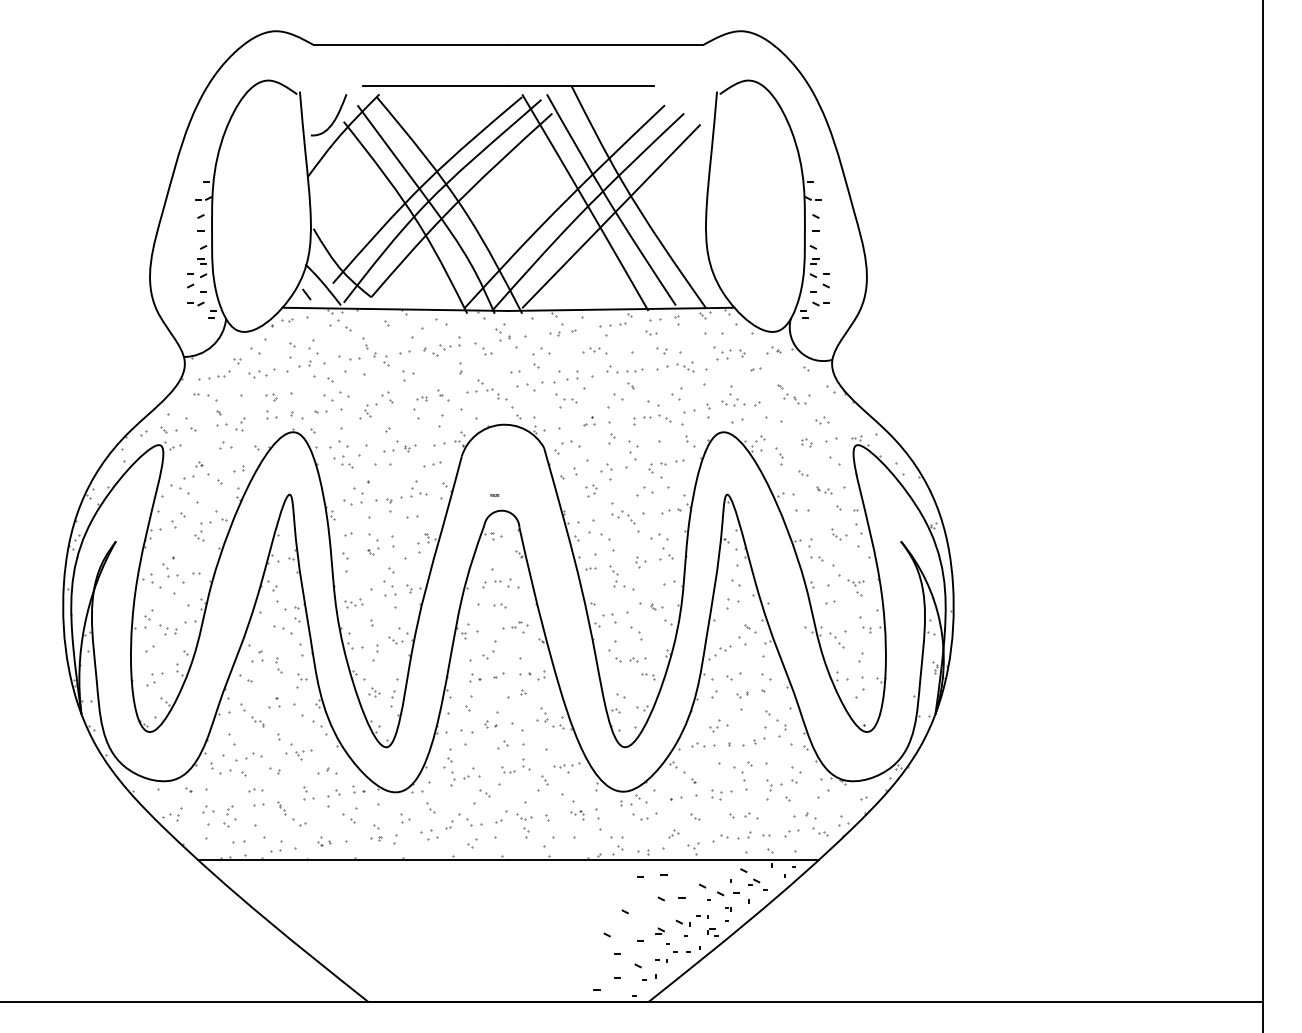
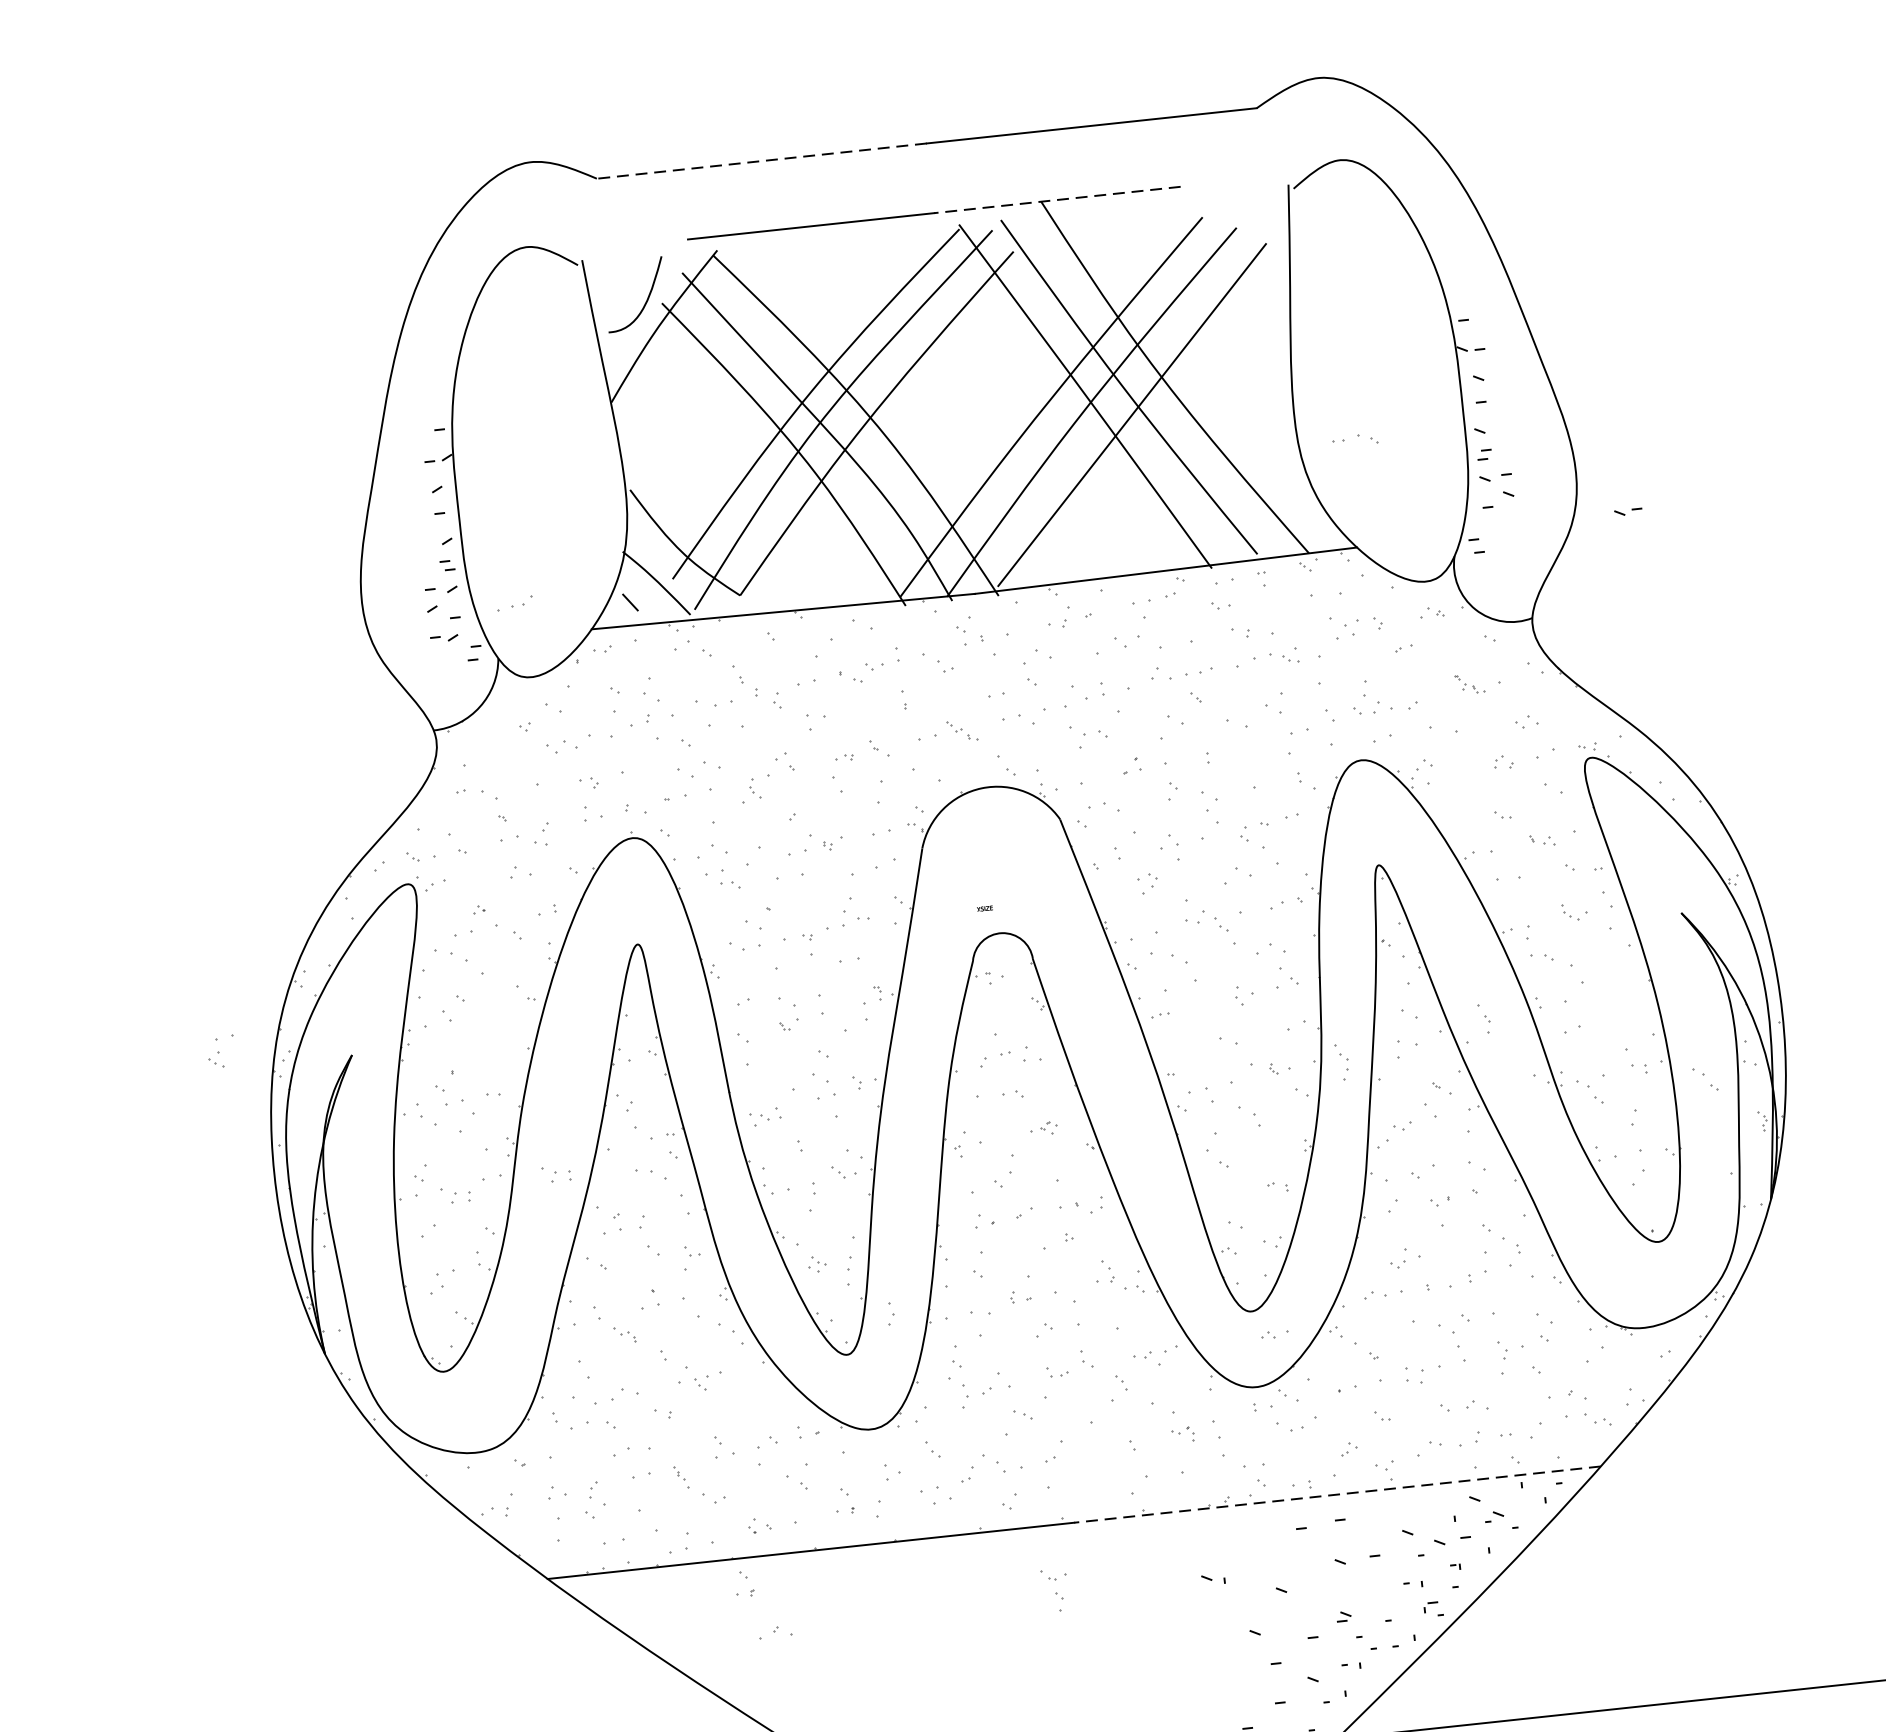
line: (410, 44) -> (760, 160), solid -> dashed
line: (581, 86) -> (1058, 200), solid -> dashed
part: (820, 303) -> (1627, 511), moved
part: (594, 350) -> (1127, 645), size x1.6
part: (219, 374) -> (515, 602), moved
part: (492, 389) -> (962, 729), size x0.6
part: (791, 394) -> (1469, 684), size x0.6
part: (708, 410) -> (1331, 726), size x1.6
part: (657, 418) -> (1356, 441), moved
part: (779, 456) -> (1484, 1019), moved
part: (432, 464) -> (874, 867), size x1.6
part: (202, 531) -> (220, 1052), moved
part: (613, 576) -> (1341, 1062), moved
part: (855, 587) -> (1612, 999), removed
part: (228, 623) -> (557, 1173), added
part: (515, 627) -> (1044, 1128), size x0.6
part: (904, 640) -> (1705, 1080), added
part: (637, 659) -> (1275, 1335), moved
part: (278, 665) -> (649, 1235), size x1.6
part: (414, 725) -> (890, 1312), added
part: (327, 770) -> (775, 1631), moved
part: (255, 790) -> (633, 1451), size x1.6
part: (524, 825) -> (1055, 1589), moved
part: (791, 833) -> (1548, 1427), size x1.6
line: (663, 859) -> (1336, 1494), solid -> dashed
part: (312, 874) -> (745, 1583), added
part: (682, 922) -> (1212, 1578), moved

